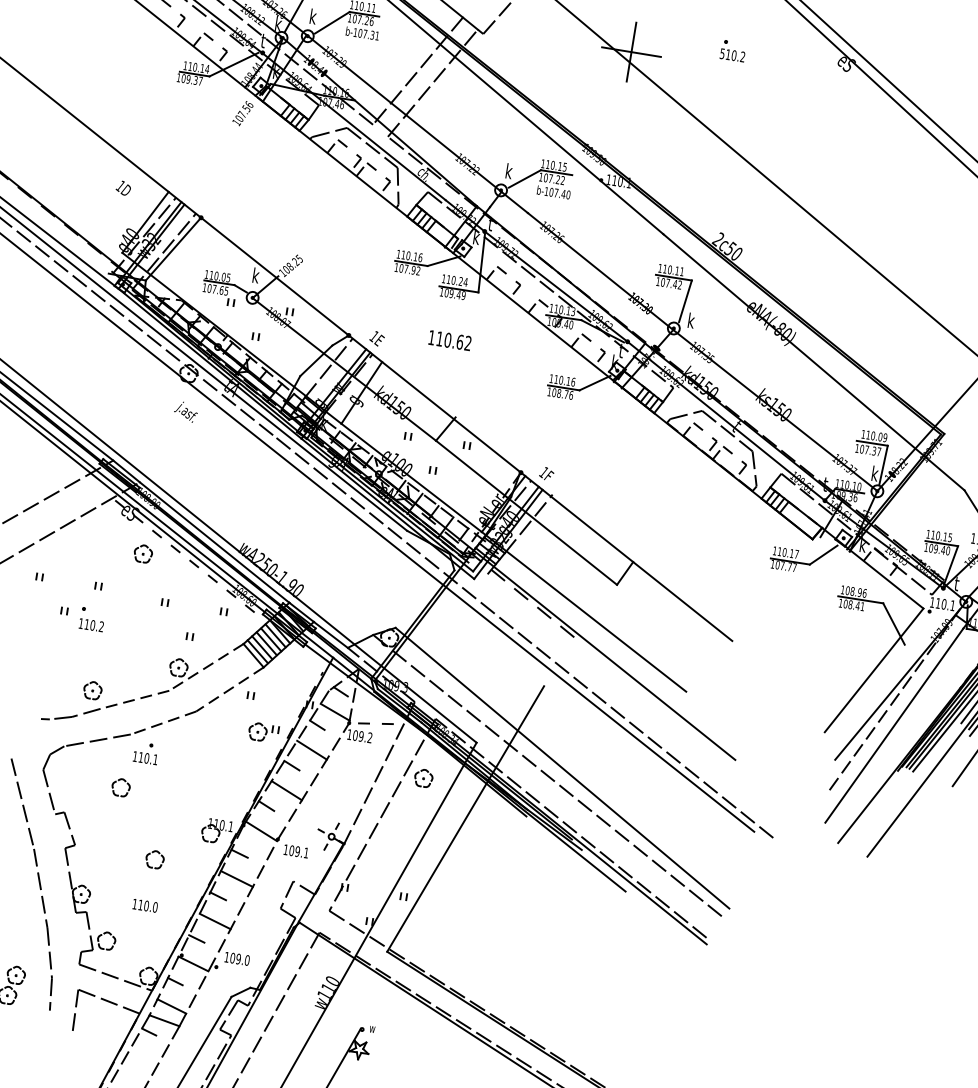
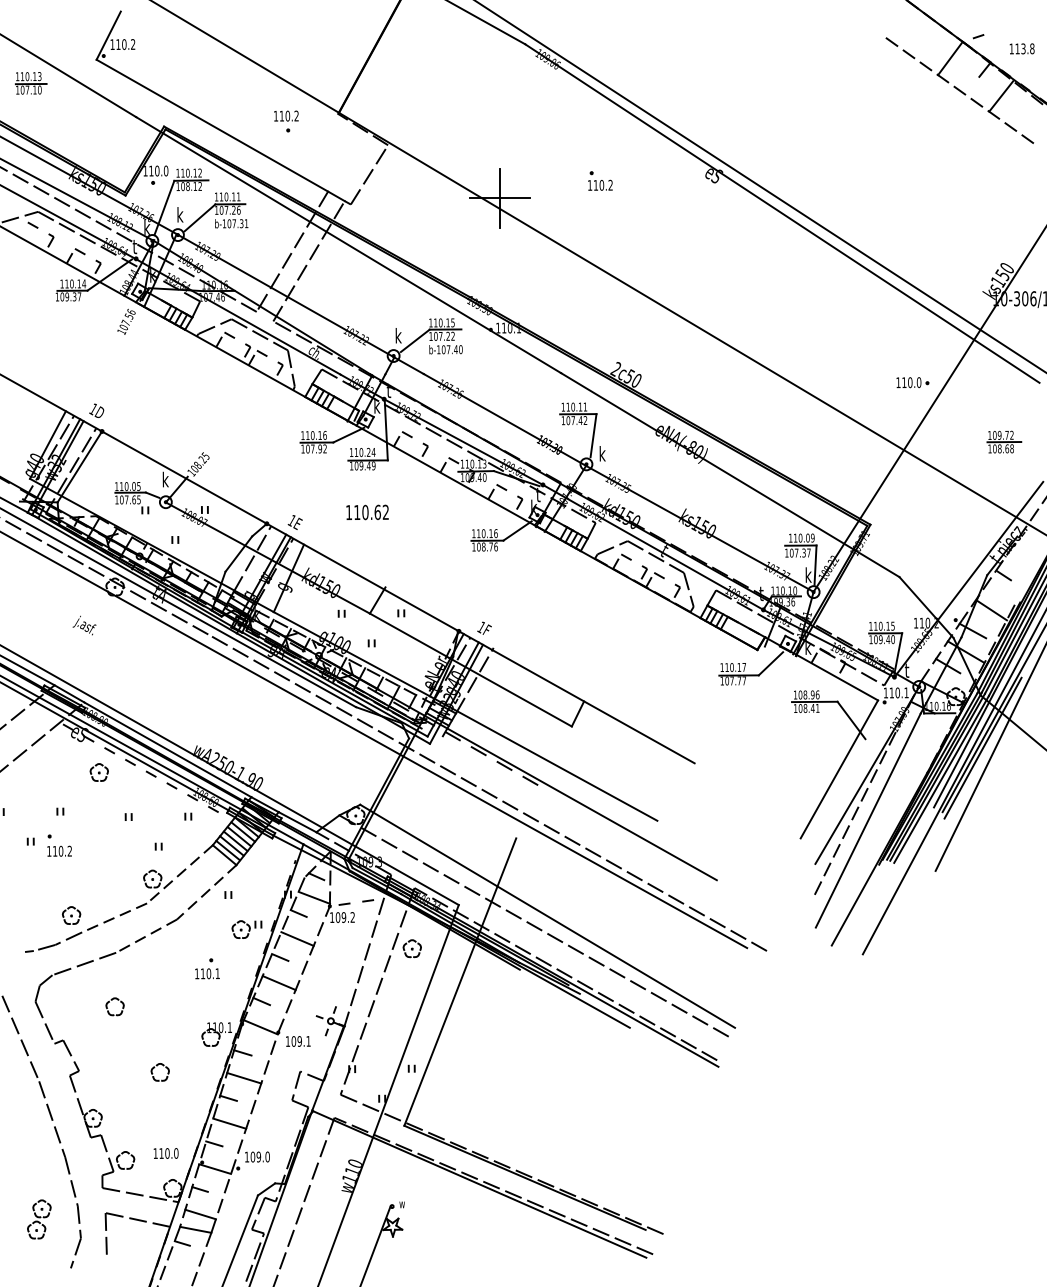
text: (722, 53) -> (590, 185), 510.2 -> 110.2
text: (123, 187) -> (96, 410), moved
text: (185, 411) -> (84, 625), moved
part: (146, 752) -> (207, 968), moved
text: (144, 905) -> (165, 1153), moved
line: (42, 1024) -> (75, 1253), added

